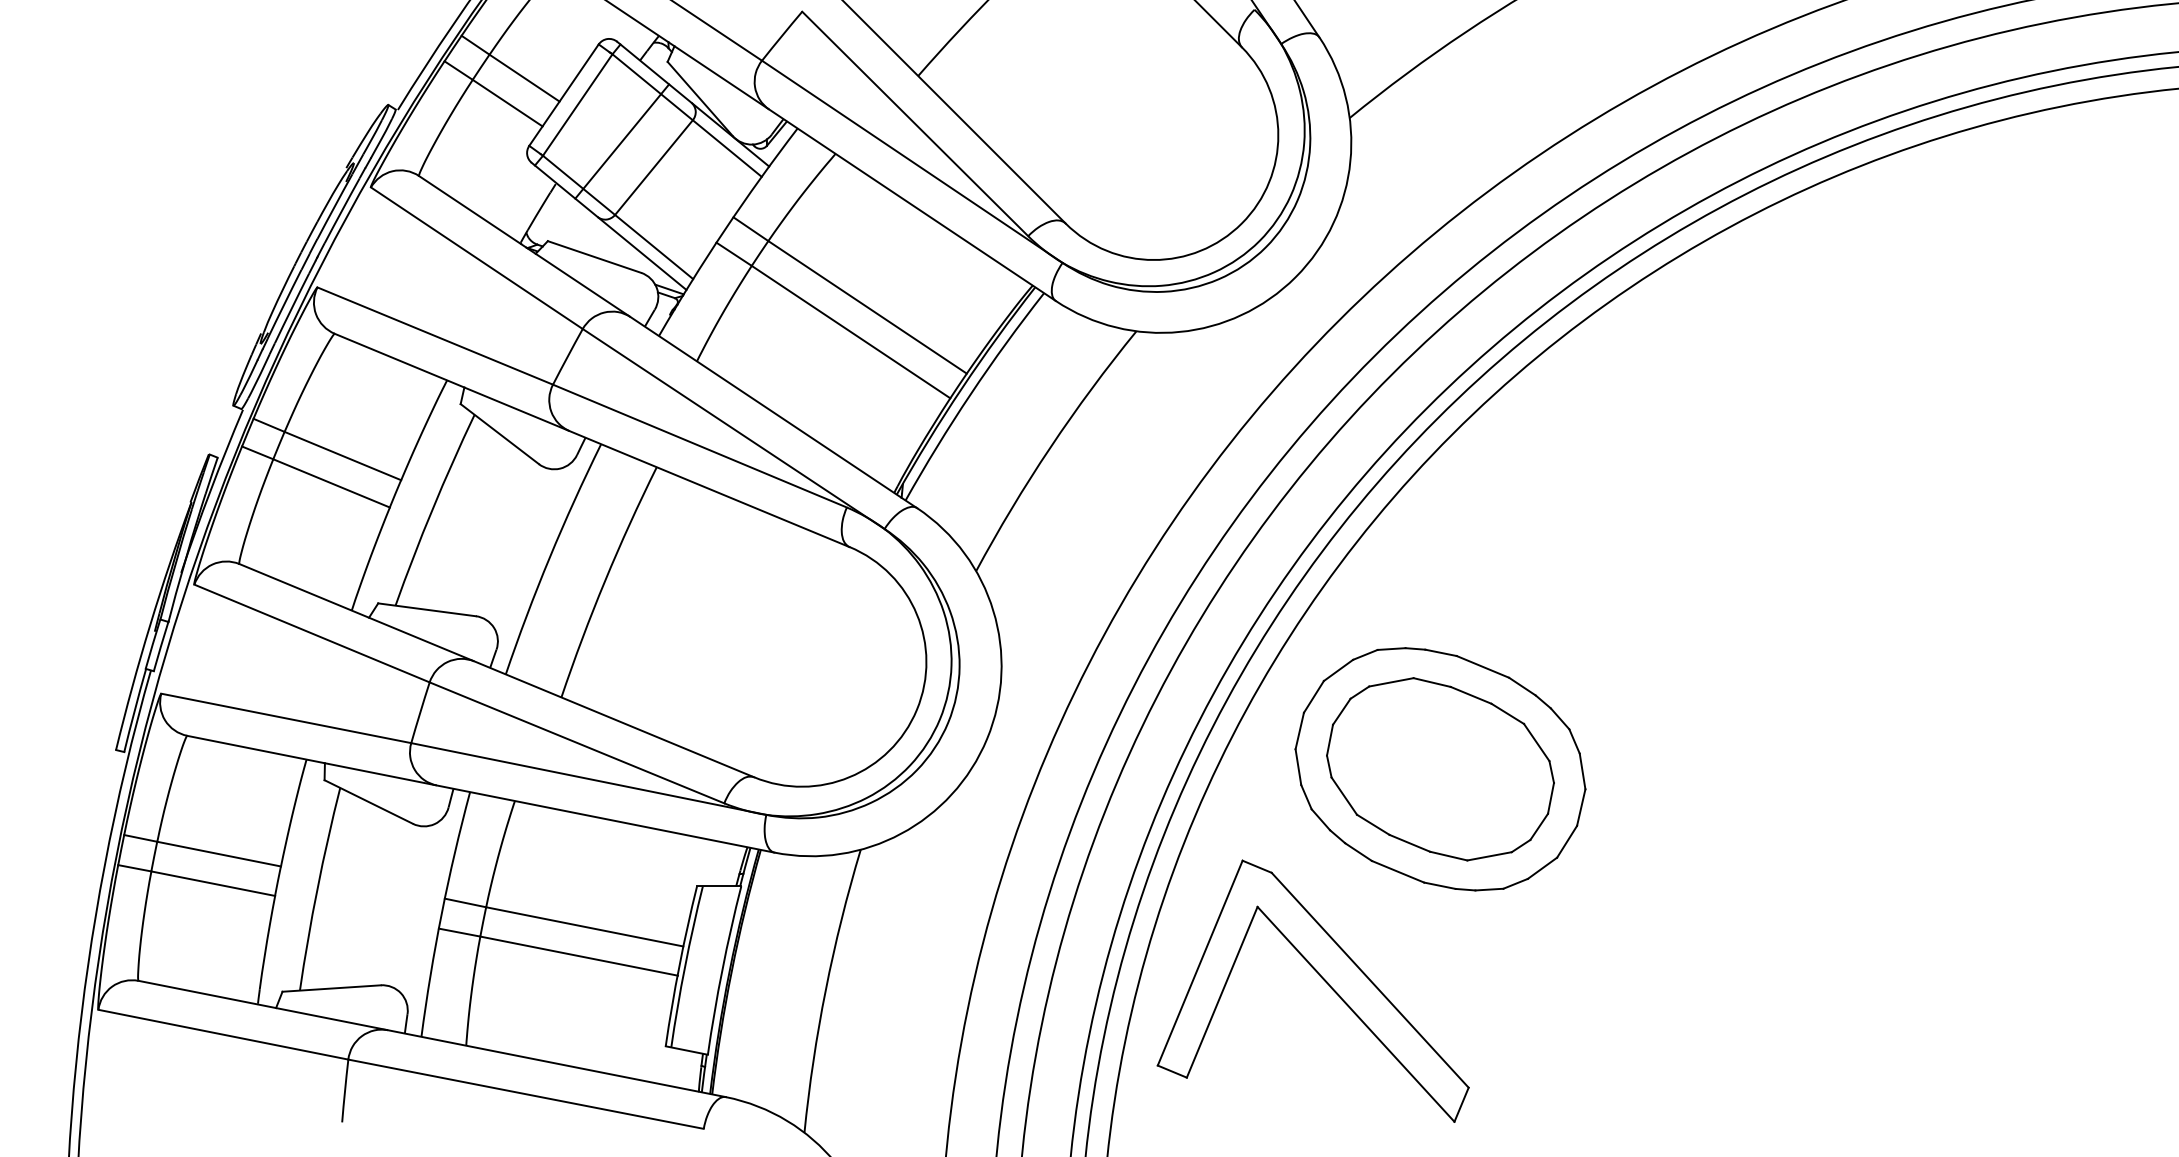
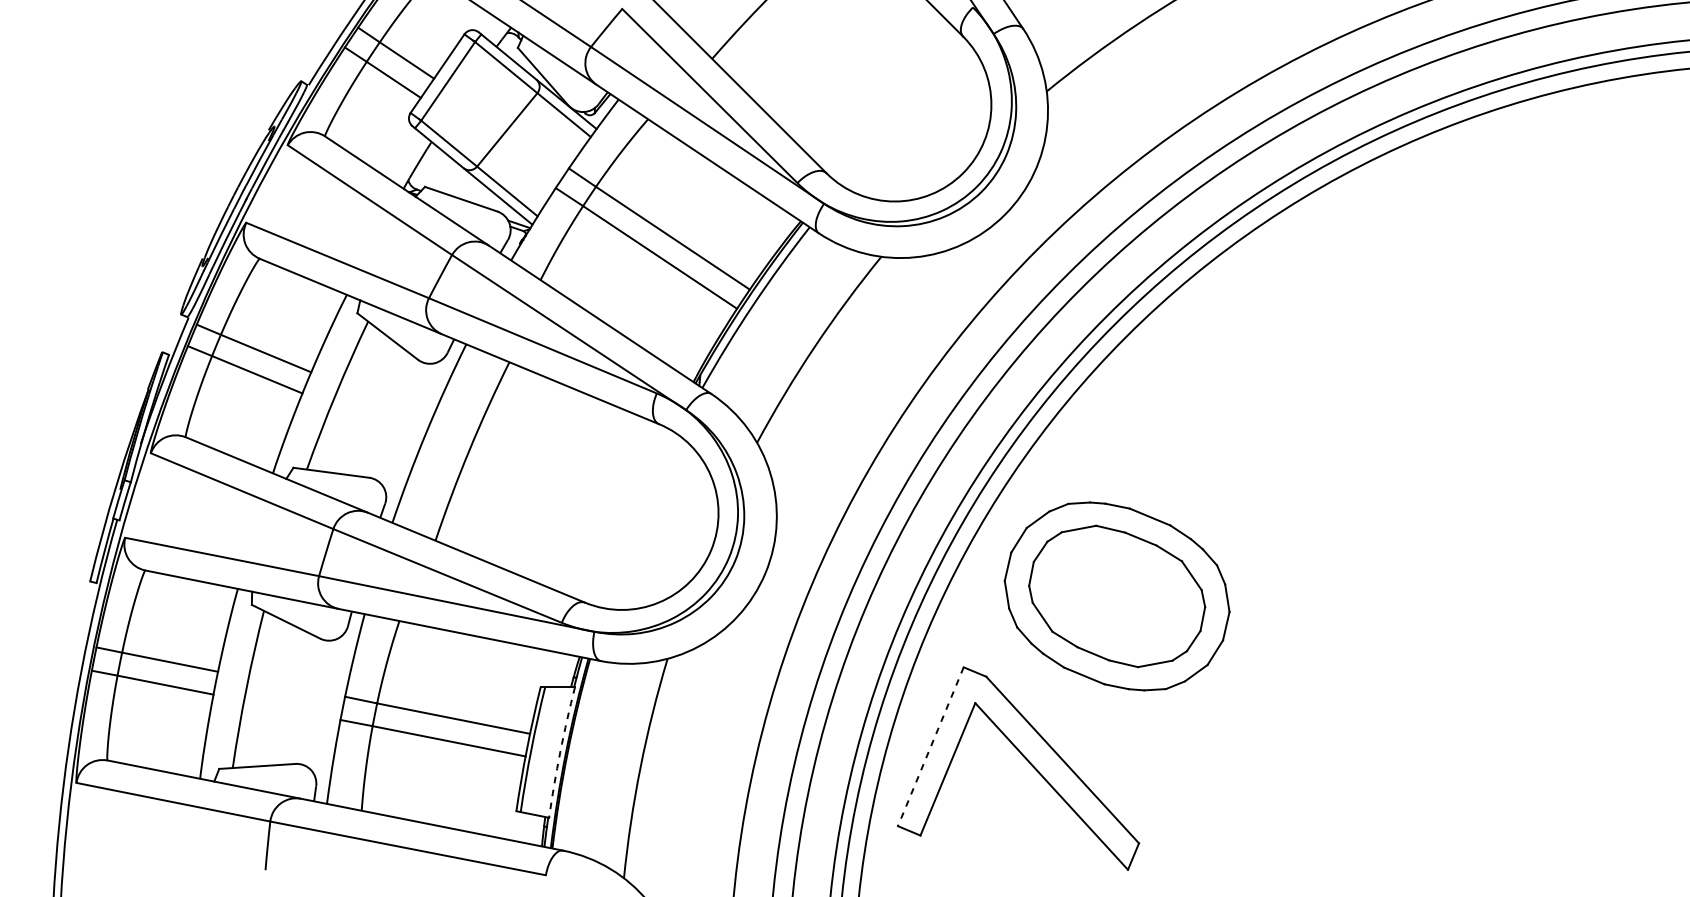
line: (622, 141) -> (482, 109), removed
line: (1200, 963) -> (931, 747), solid -> dashed
arc: (722, 970) -> (560, 752), solid -> dashed

